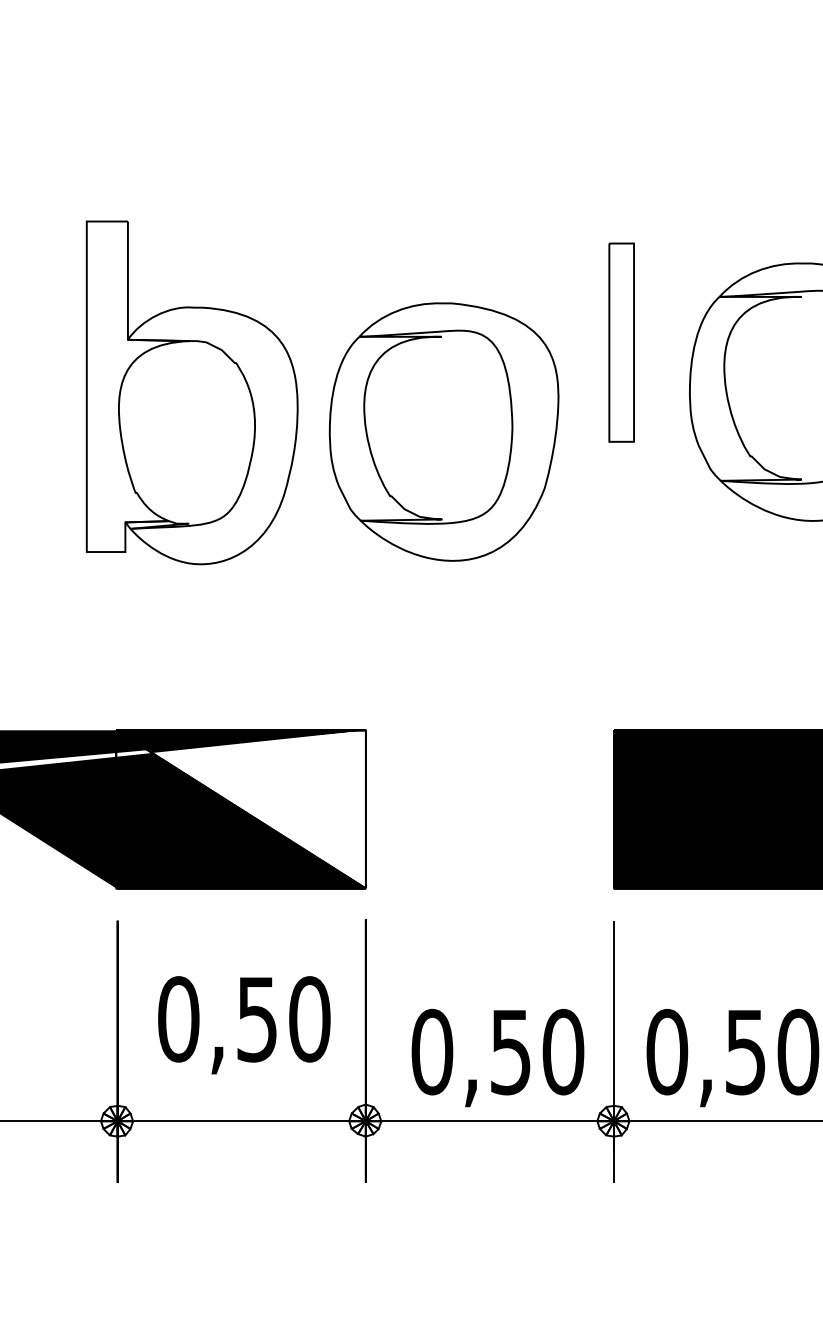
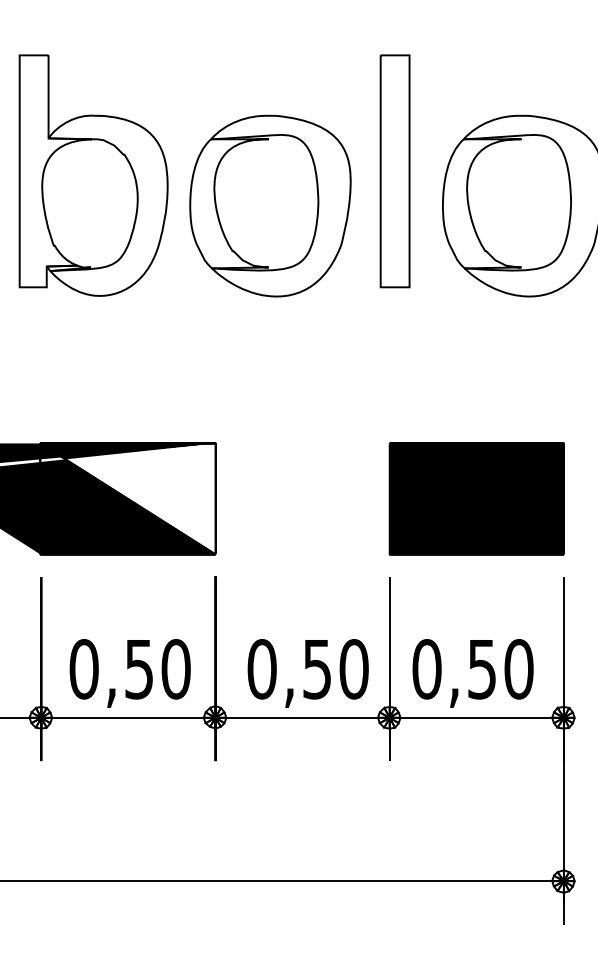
part: (620, 342) -> (394, 171), size x1.67
part: (191, 392) -> (93, 175), moved
part: (444, 431) -> (270, 205), moved
text: (243, 1025) -> (129, 673), moved

